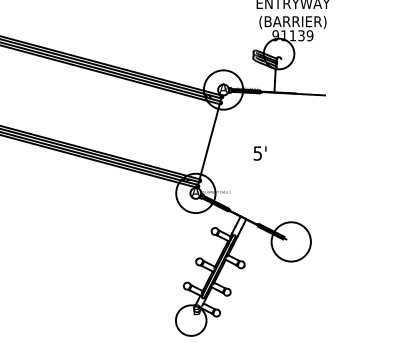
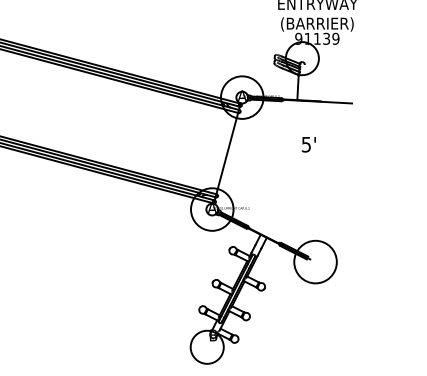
text: (259, 153) -> (308, 144), moved

